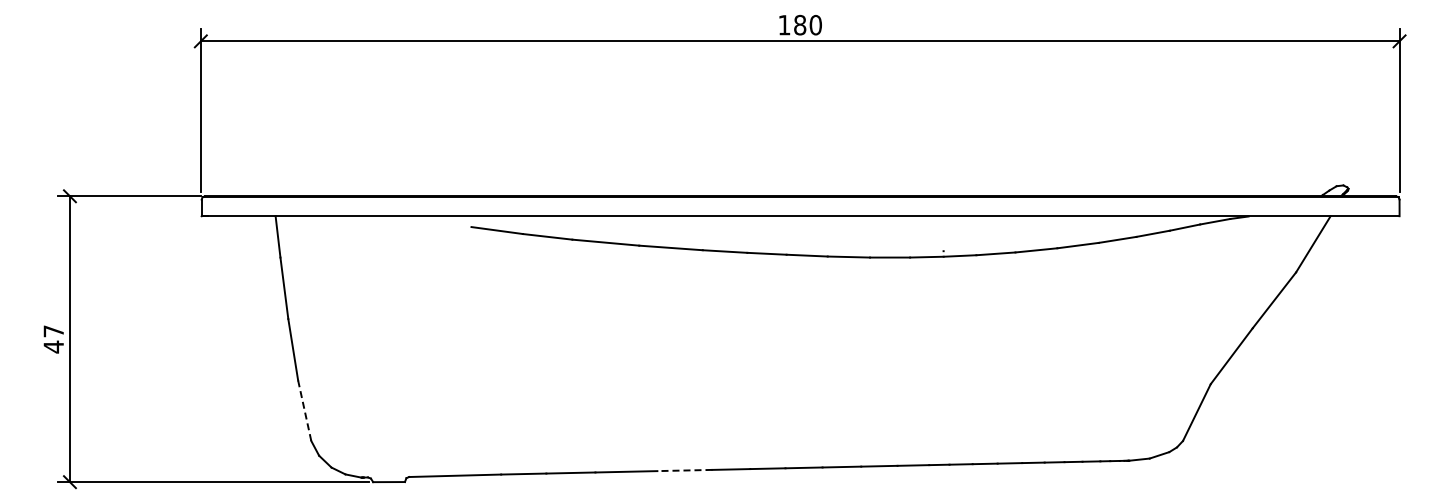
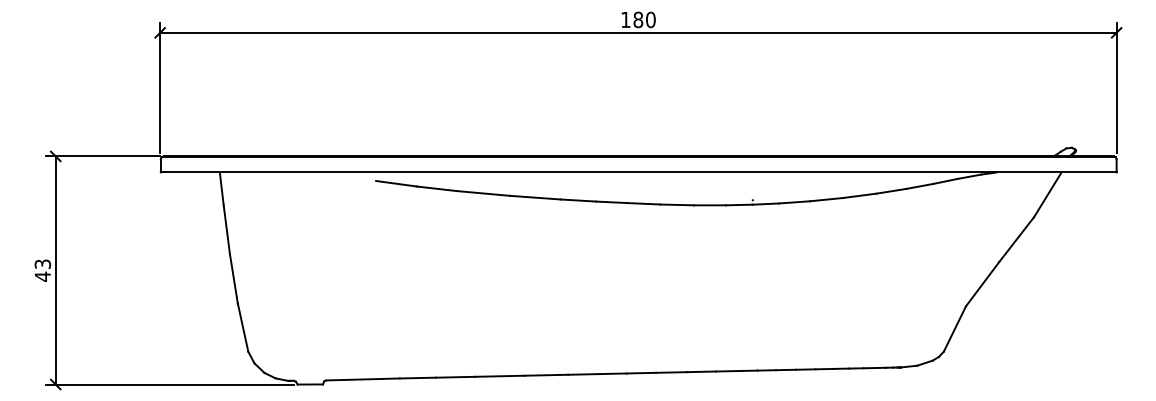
text: (53, 331) -> (42, 264), 47 -> 43
line: (304, 410) -> (242, 327), dashed -> solid
line: (684, 470) -> (546, 375), dashed -> solid

